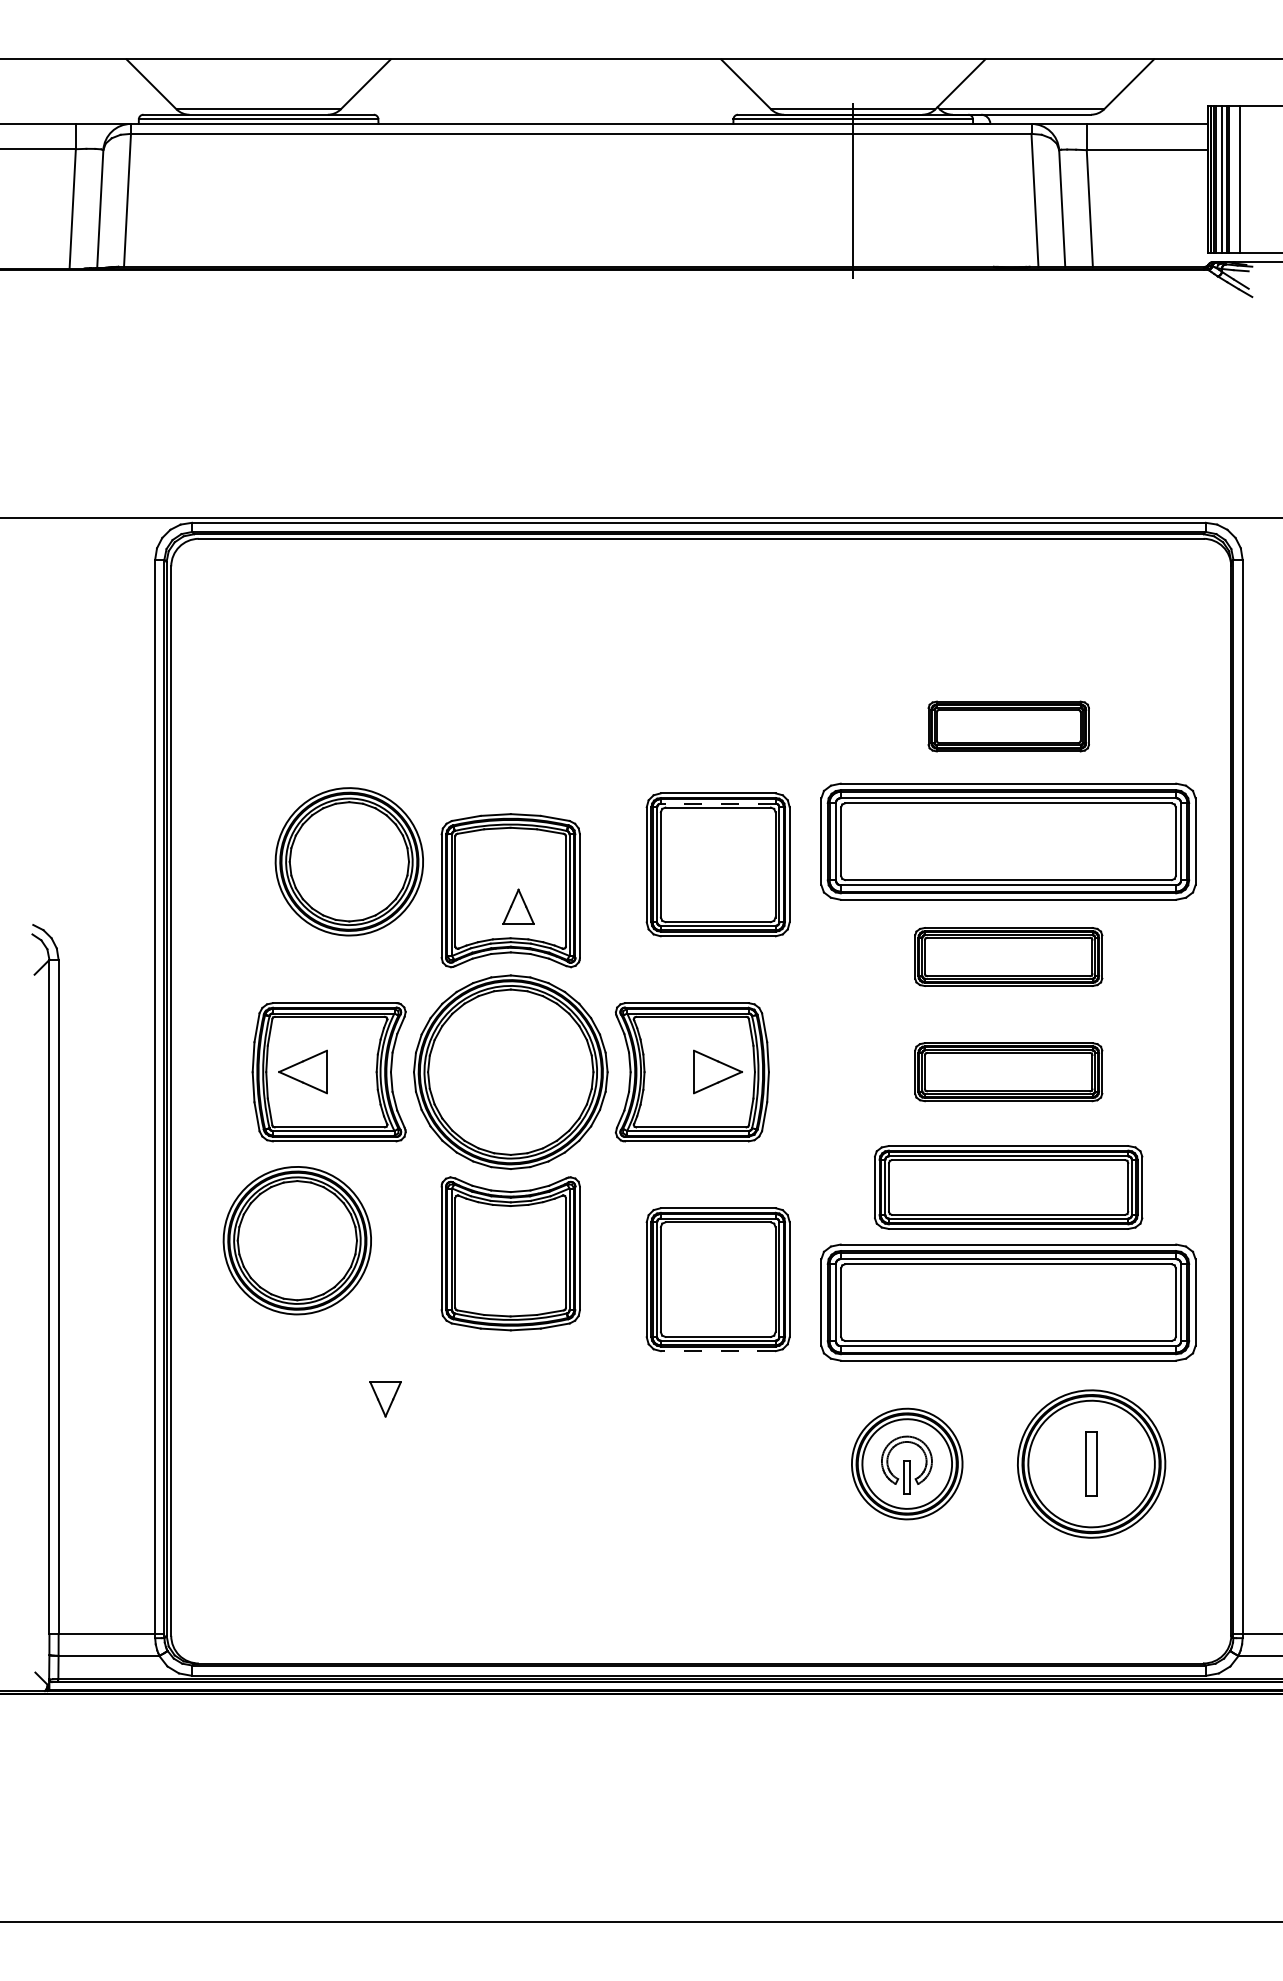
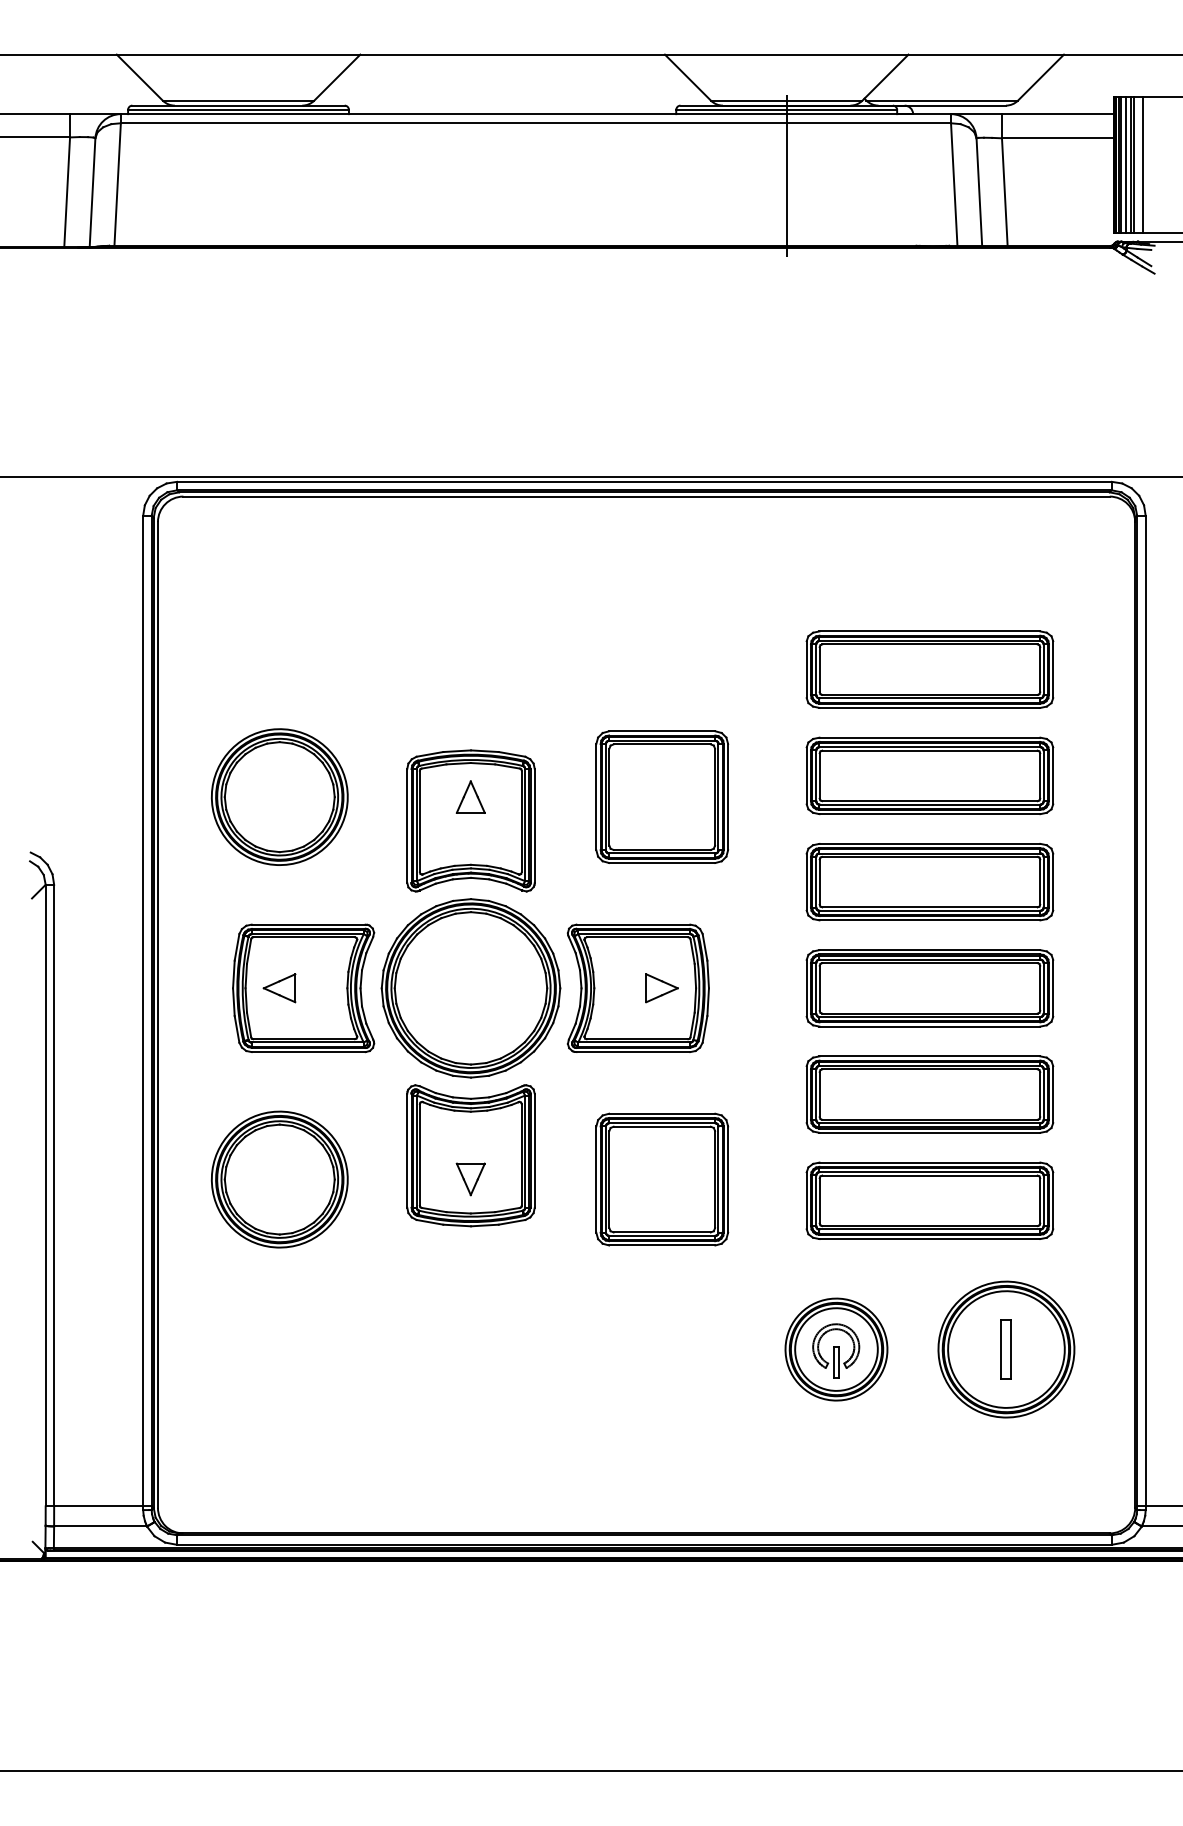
part: (1008, 726) -> (929, 669), size x1.67
line: (718, 803) -> (662, 740), dashed -> solid
part: (1008, 841) -> (929, 775), size x0.71
part: (348, 861) -> (278, 796), moved
part: (518, 906) -> (470, 796), moved
part: (1008, 956) -> (929, 881), size x1.43
part: (1008, 1071) -> (929, 987), size x1.43
part: (303, 1072) -> (279, 988), size x0.71
part: (717, 1072) -> (661, 988), size x0.71
part: (296, 1240) -> (278, 1179), moved
part: (1008, 1302) -> (929, 1200), size x0.71
line: (718, 1351) -> (662, 1245), dashed -> solid
part: (385, 1399) -> (470, 1179), moved

